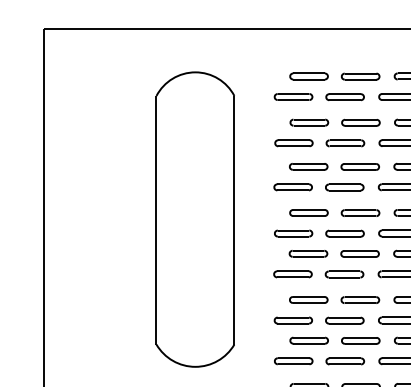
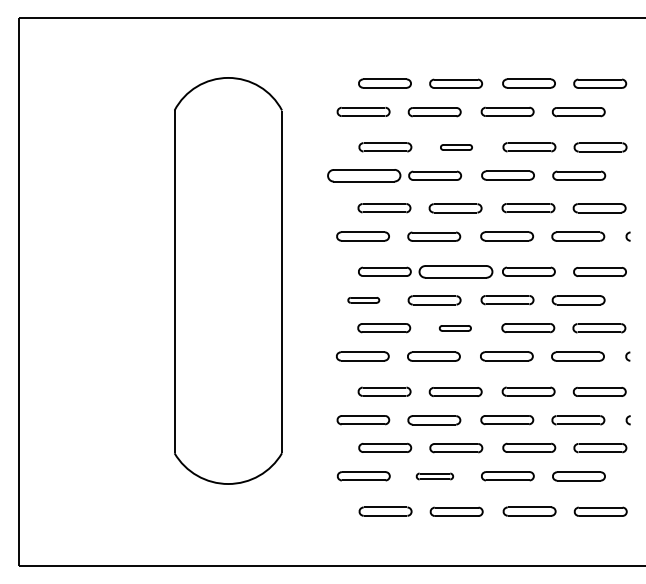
part: (360, 122) -> (456, 147), size x0.6
part: (293, 143) -> (363, 175), size x1.4
part: (360, 213) -> (455, 272), size x1.4
part: (293, 233) -> (363, 300), size x0.6
part: (360, 254) -> (455, 328), size x0.6
part: (344, 361) -> (434, 476), size x0.7

